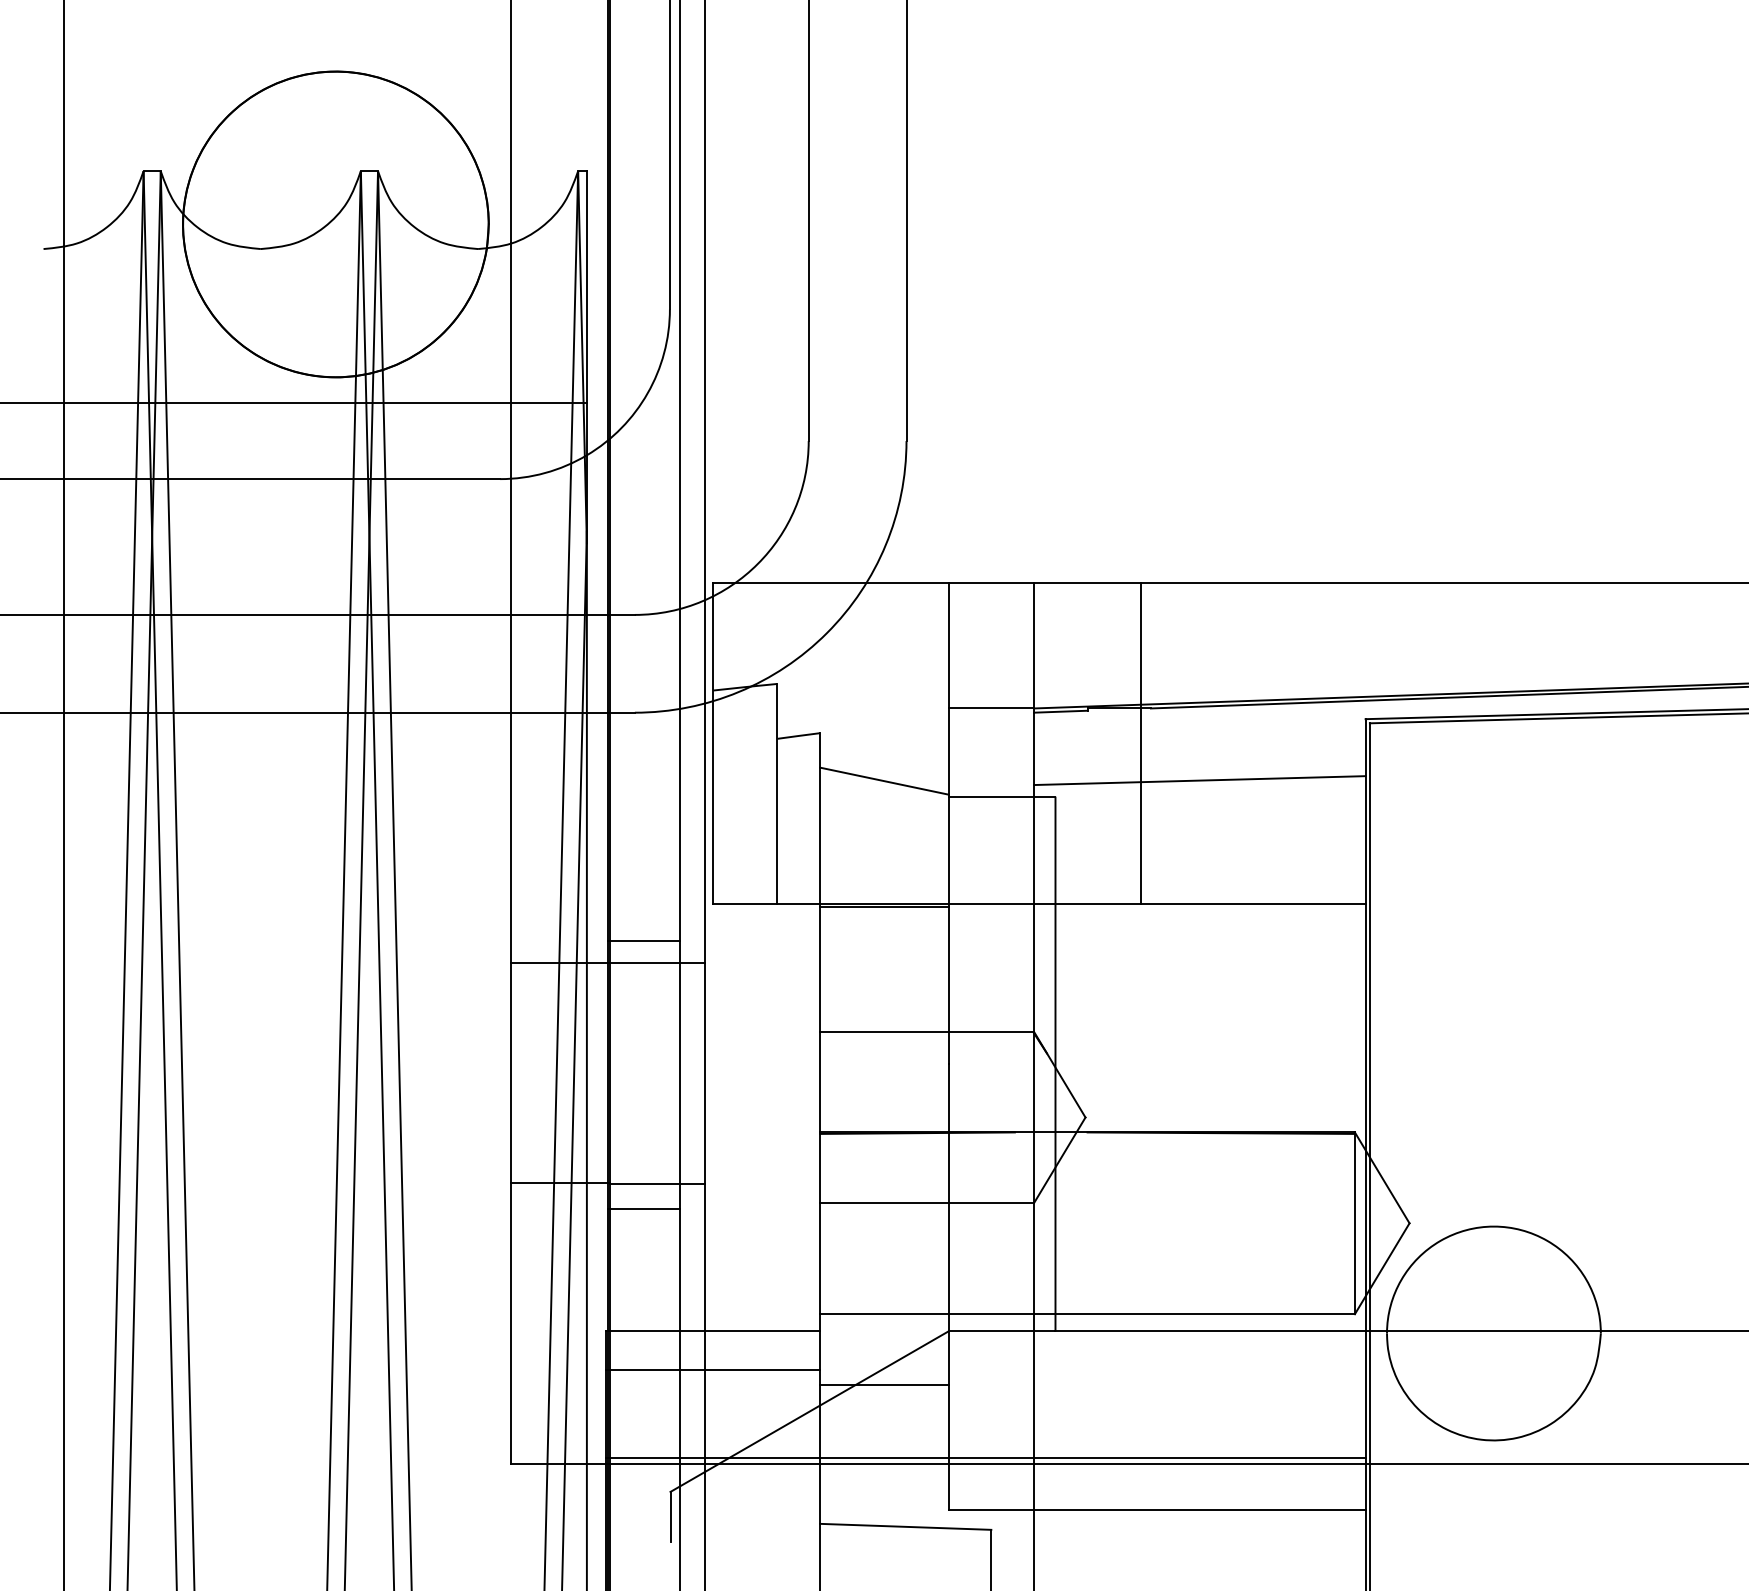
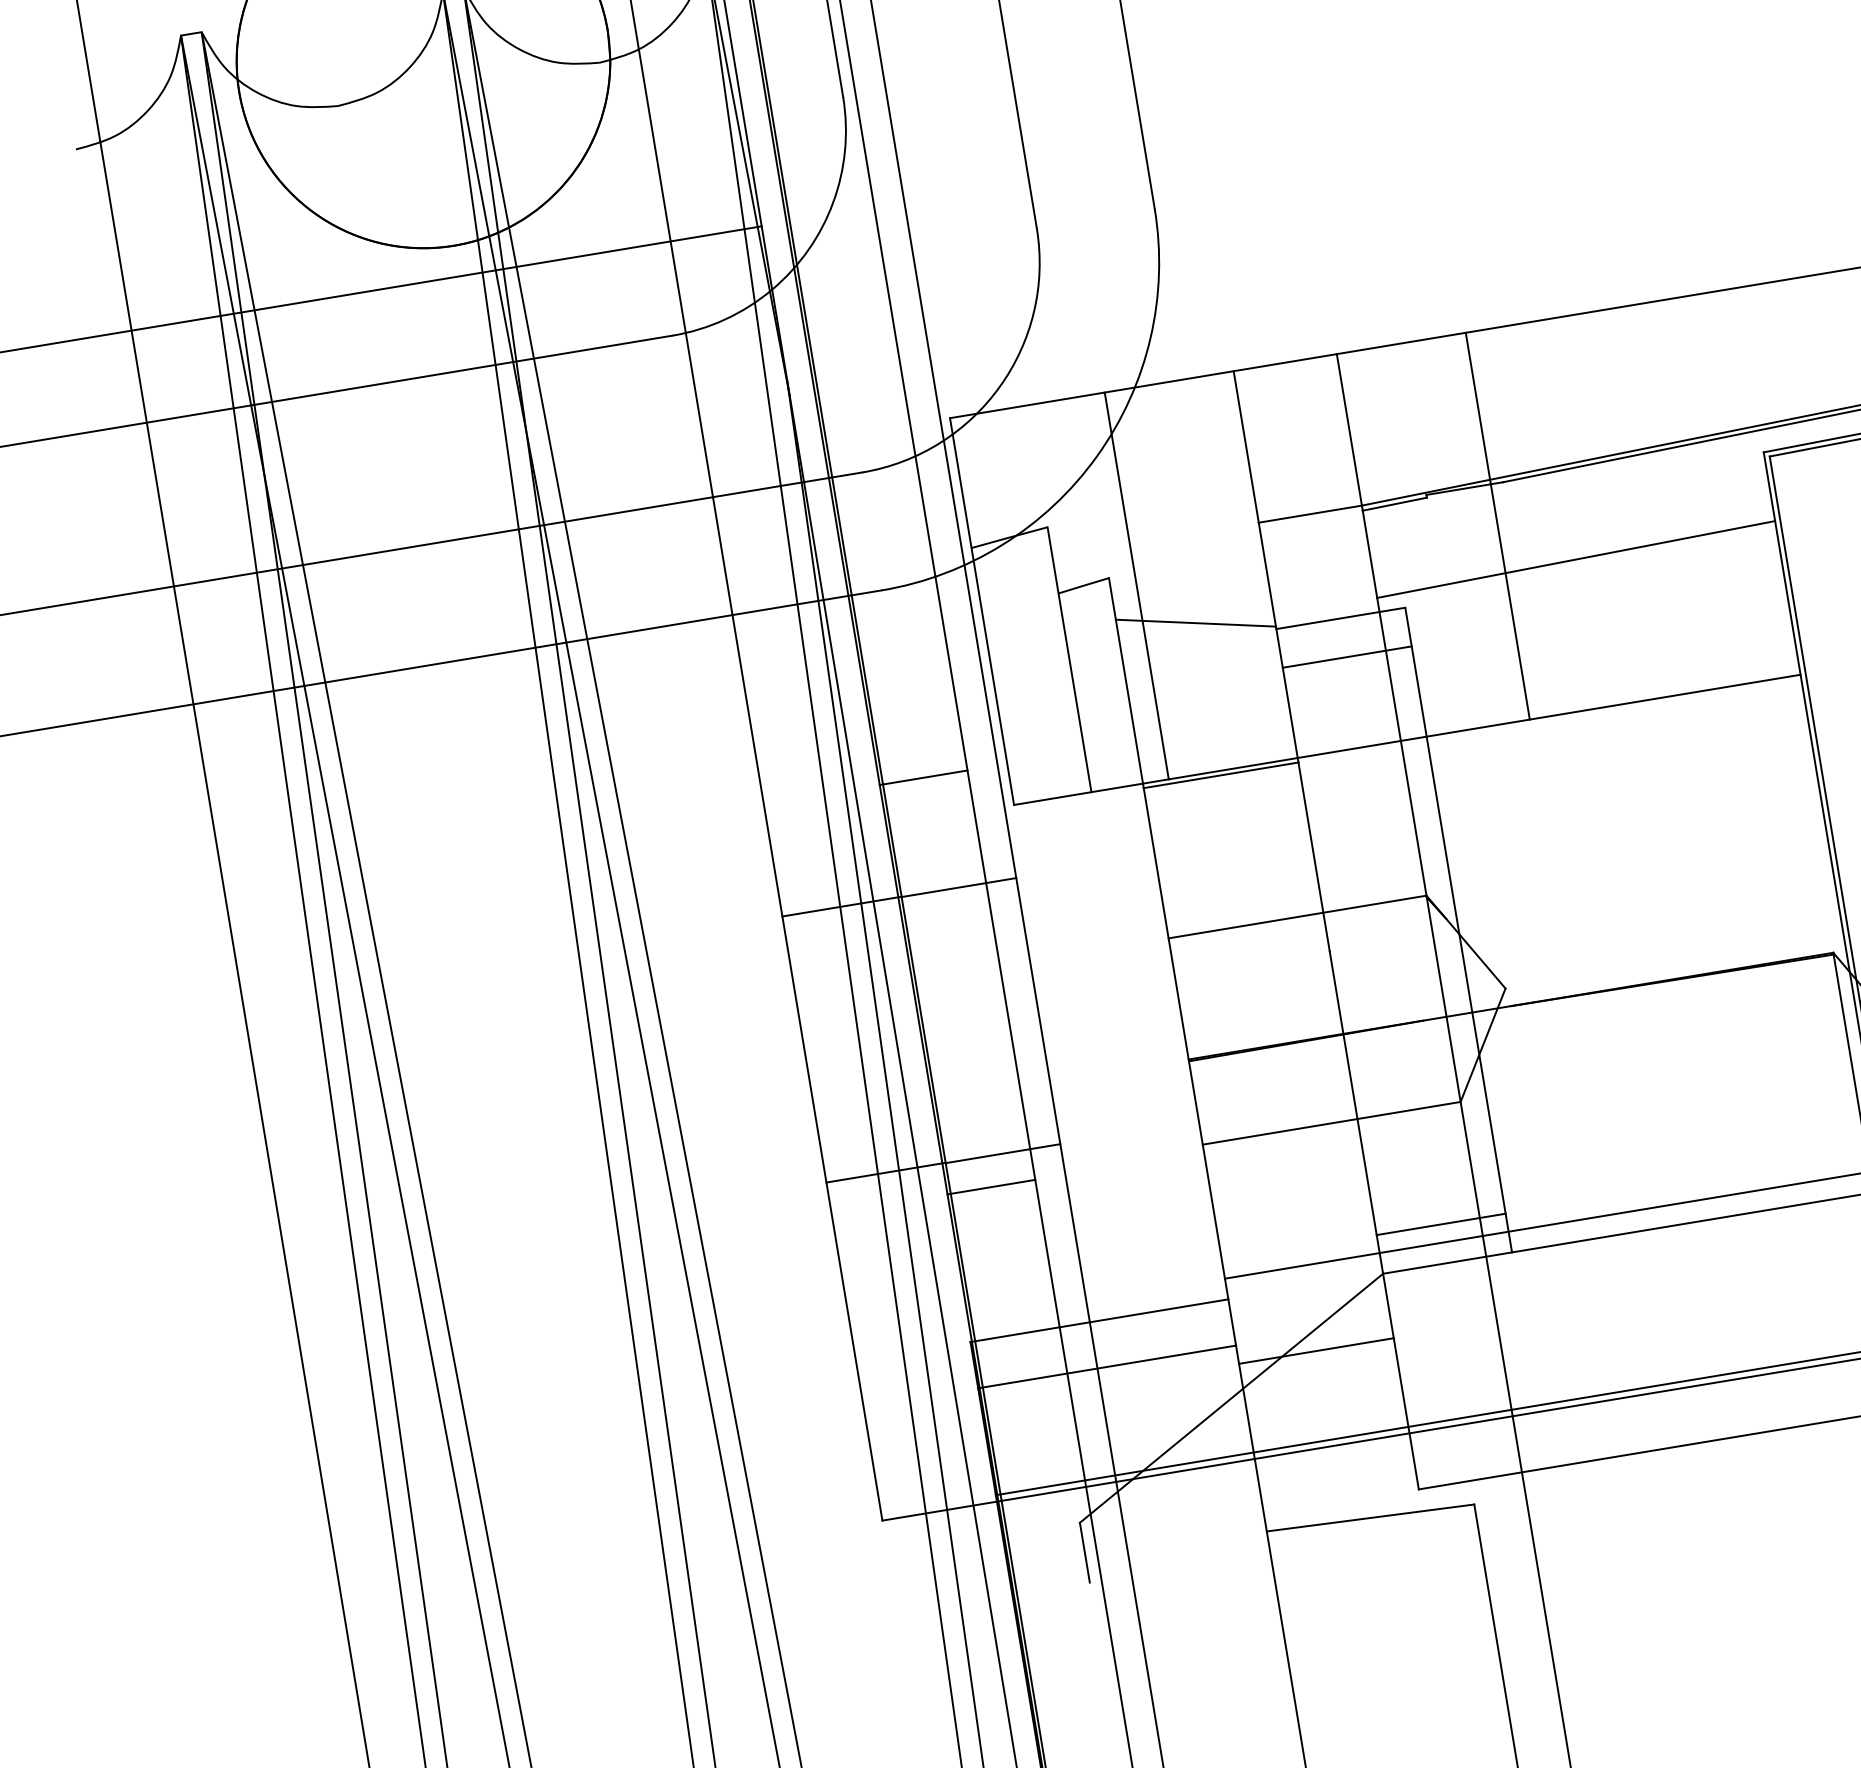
line: (841, 742) -> (1136, 585), added
line: (1001, 828) -> (1346, 656), added
line: (643, 940) -> (923, 777), moved
line: (1001, 1299) -> (1440, 1224), added

